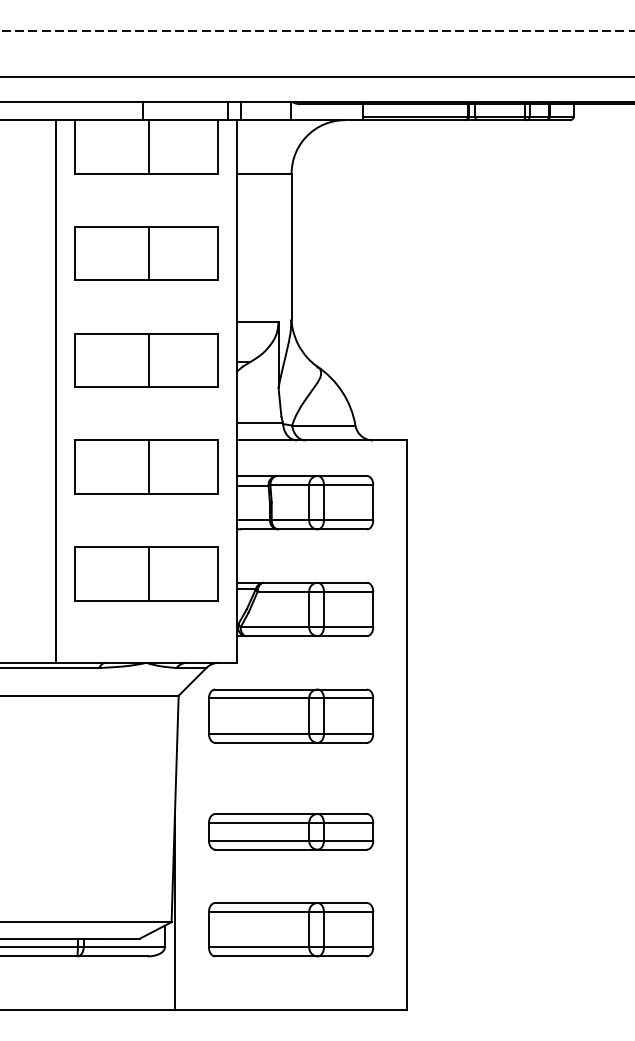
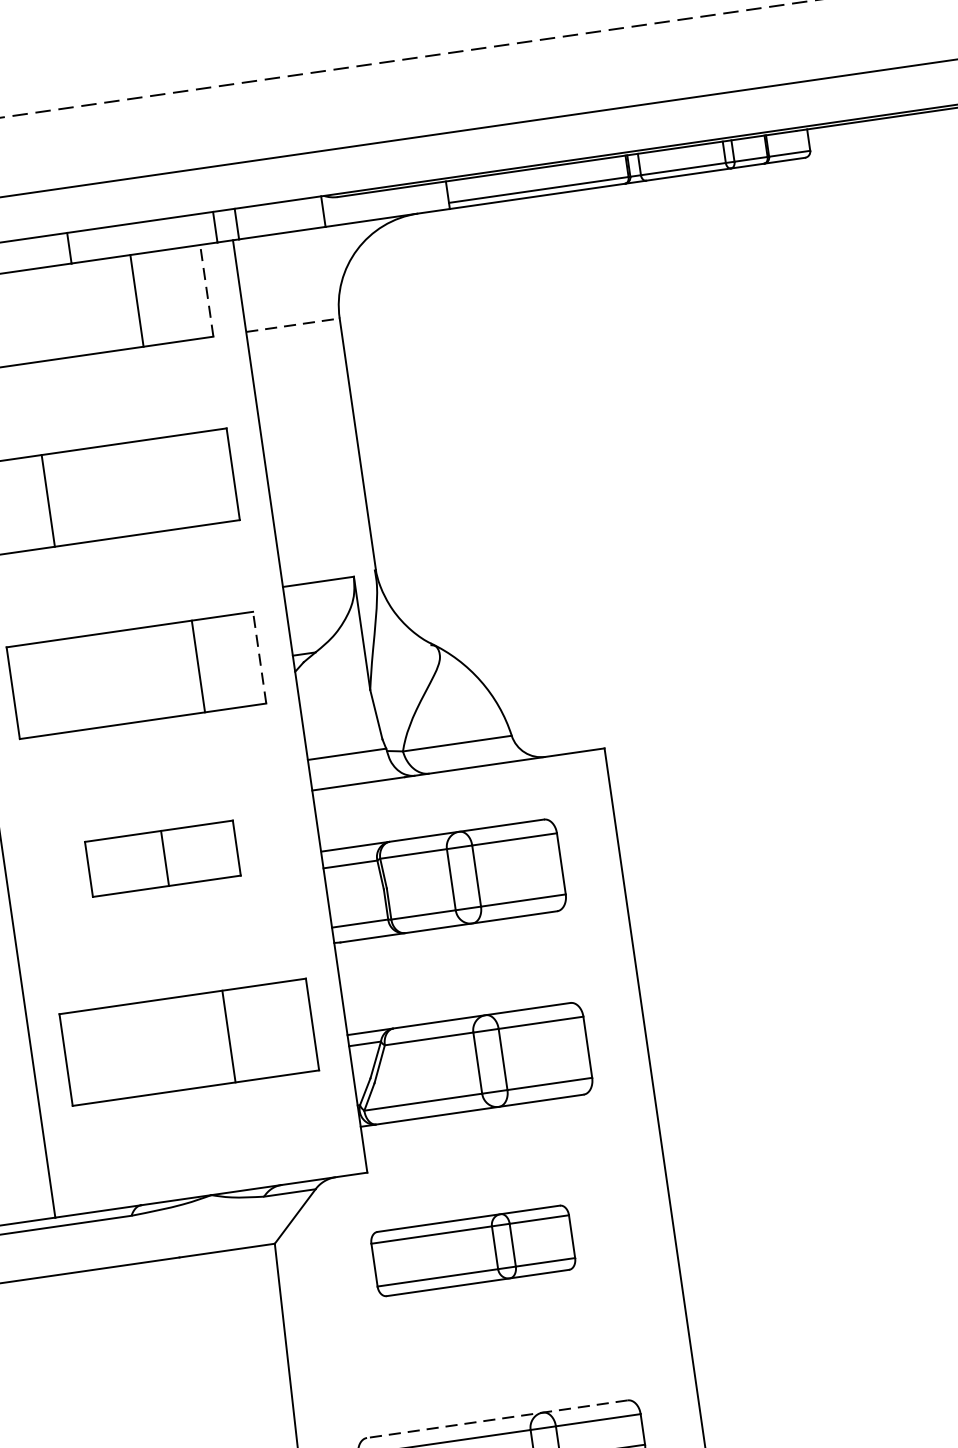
line: (148, 146) -> (136, 300), moved
line: (218, 146) -> (207, 290), solid -> dashed
line: (264, 173) -> (293, 325), solid -> dashed
line: (148, 253) -> (48, 500), moved
line: (148, 360) -> (198, 666), moved
line: (218, 360) -> (260, 657), solid -> dashed
part: (146, 466) -> (162, 857), size x0.6
line: (148, 573) -> (228, 1035), moved
part: (291, 715) -> (473, 1249), size x0.7
line: (291, 814) -> (498, 1419), solid -> dashed

